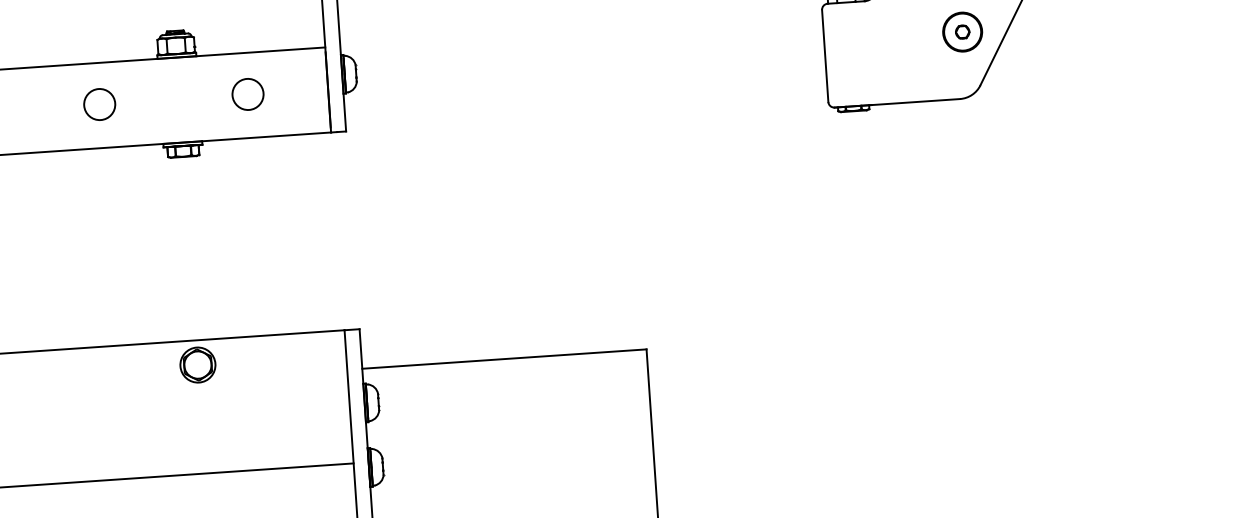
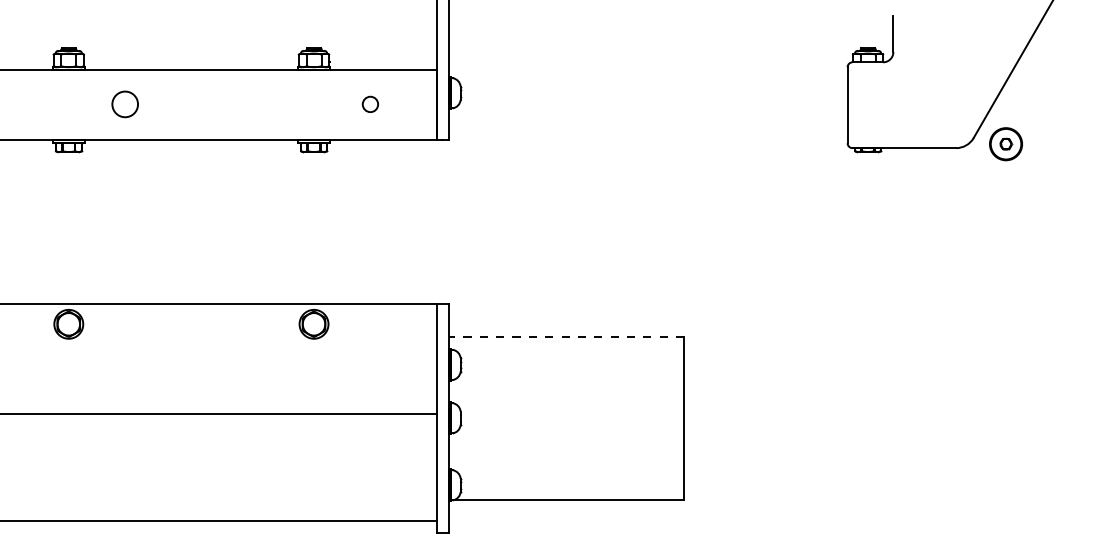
part: (962, 32) -> (1005, 144), moved
circle: (248, 94) -> (370, 104), size x0.6
circle: (99, 104) -> (247, 104), removed
line: (504, 358) -> (566, 336), solid -> dashed

